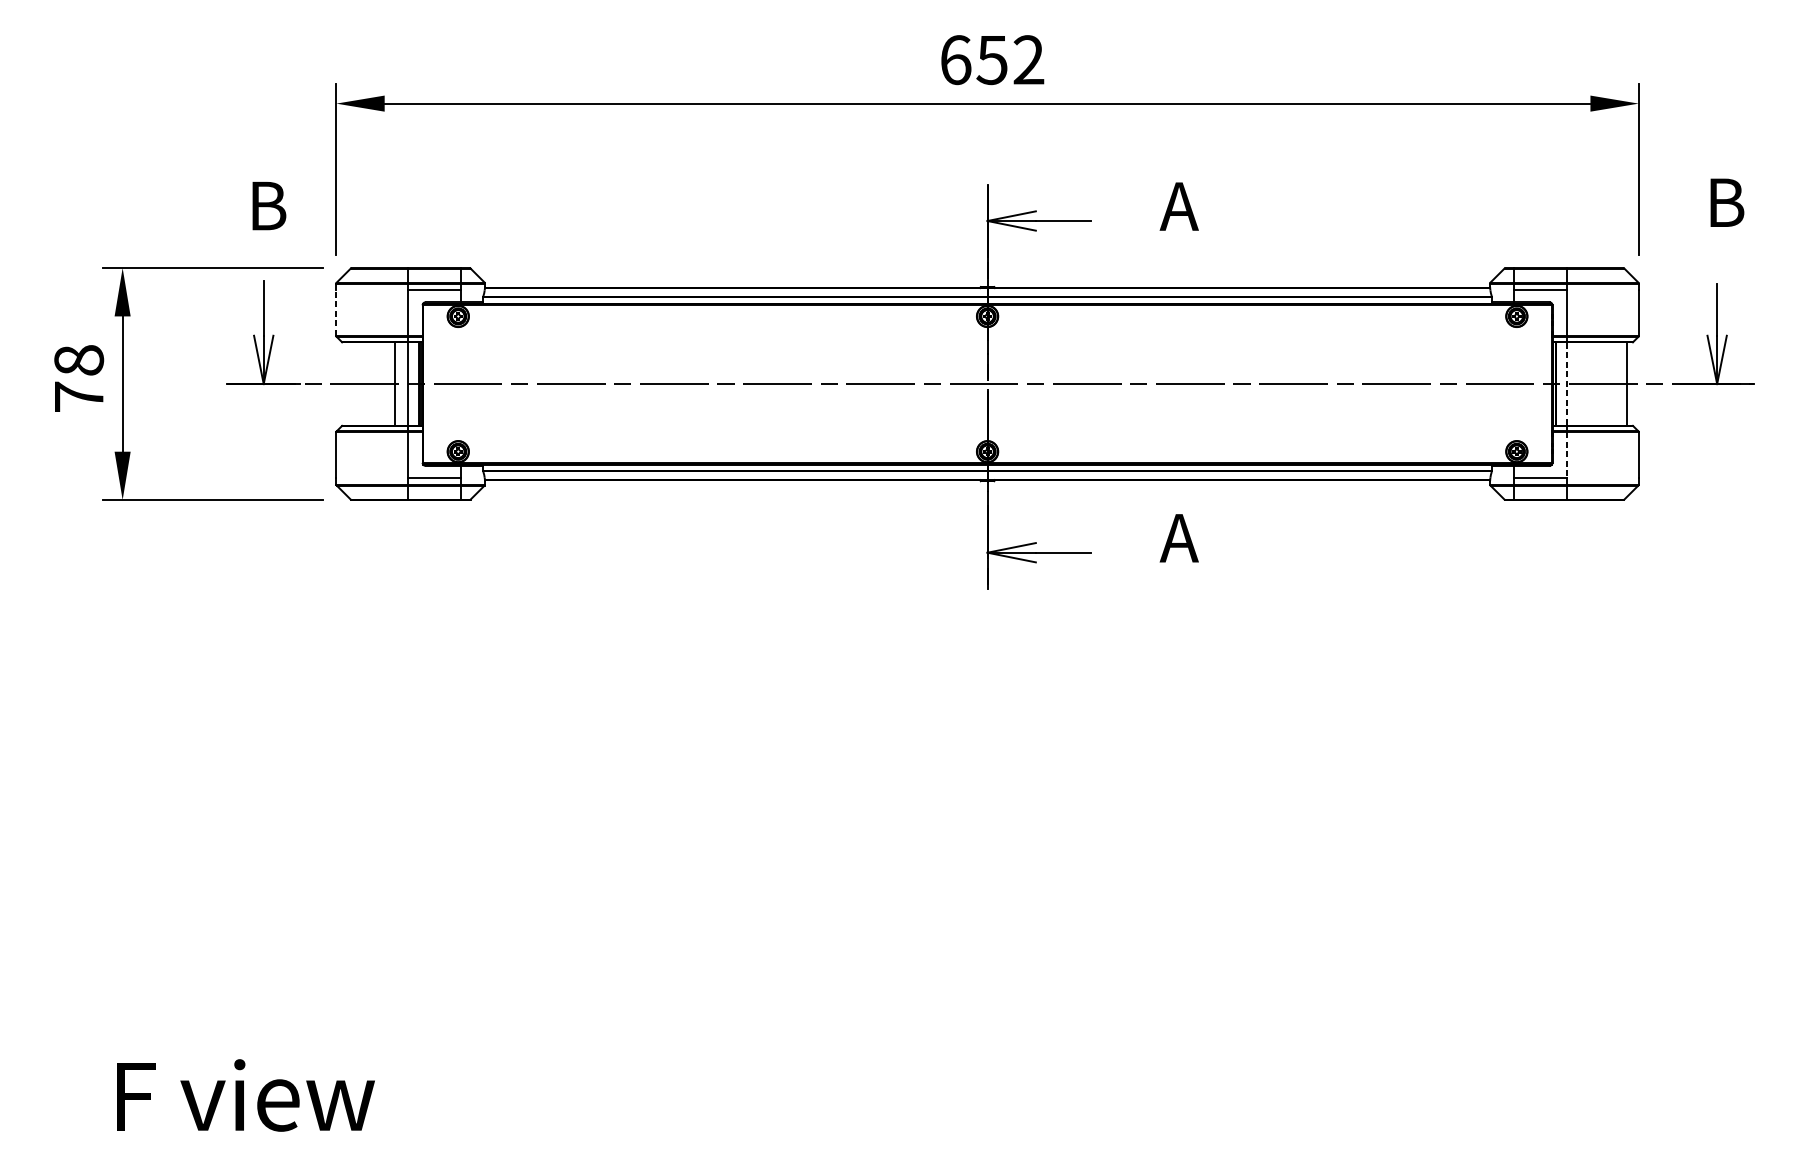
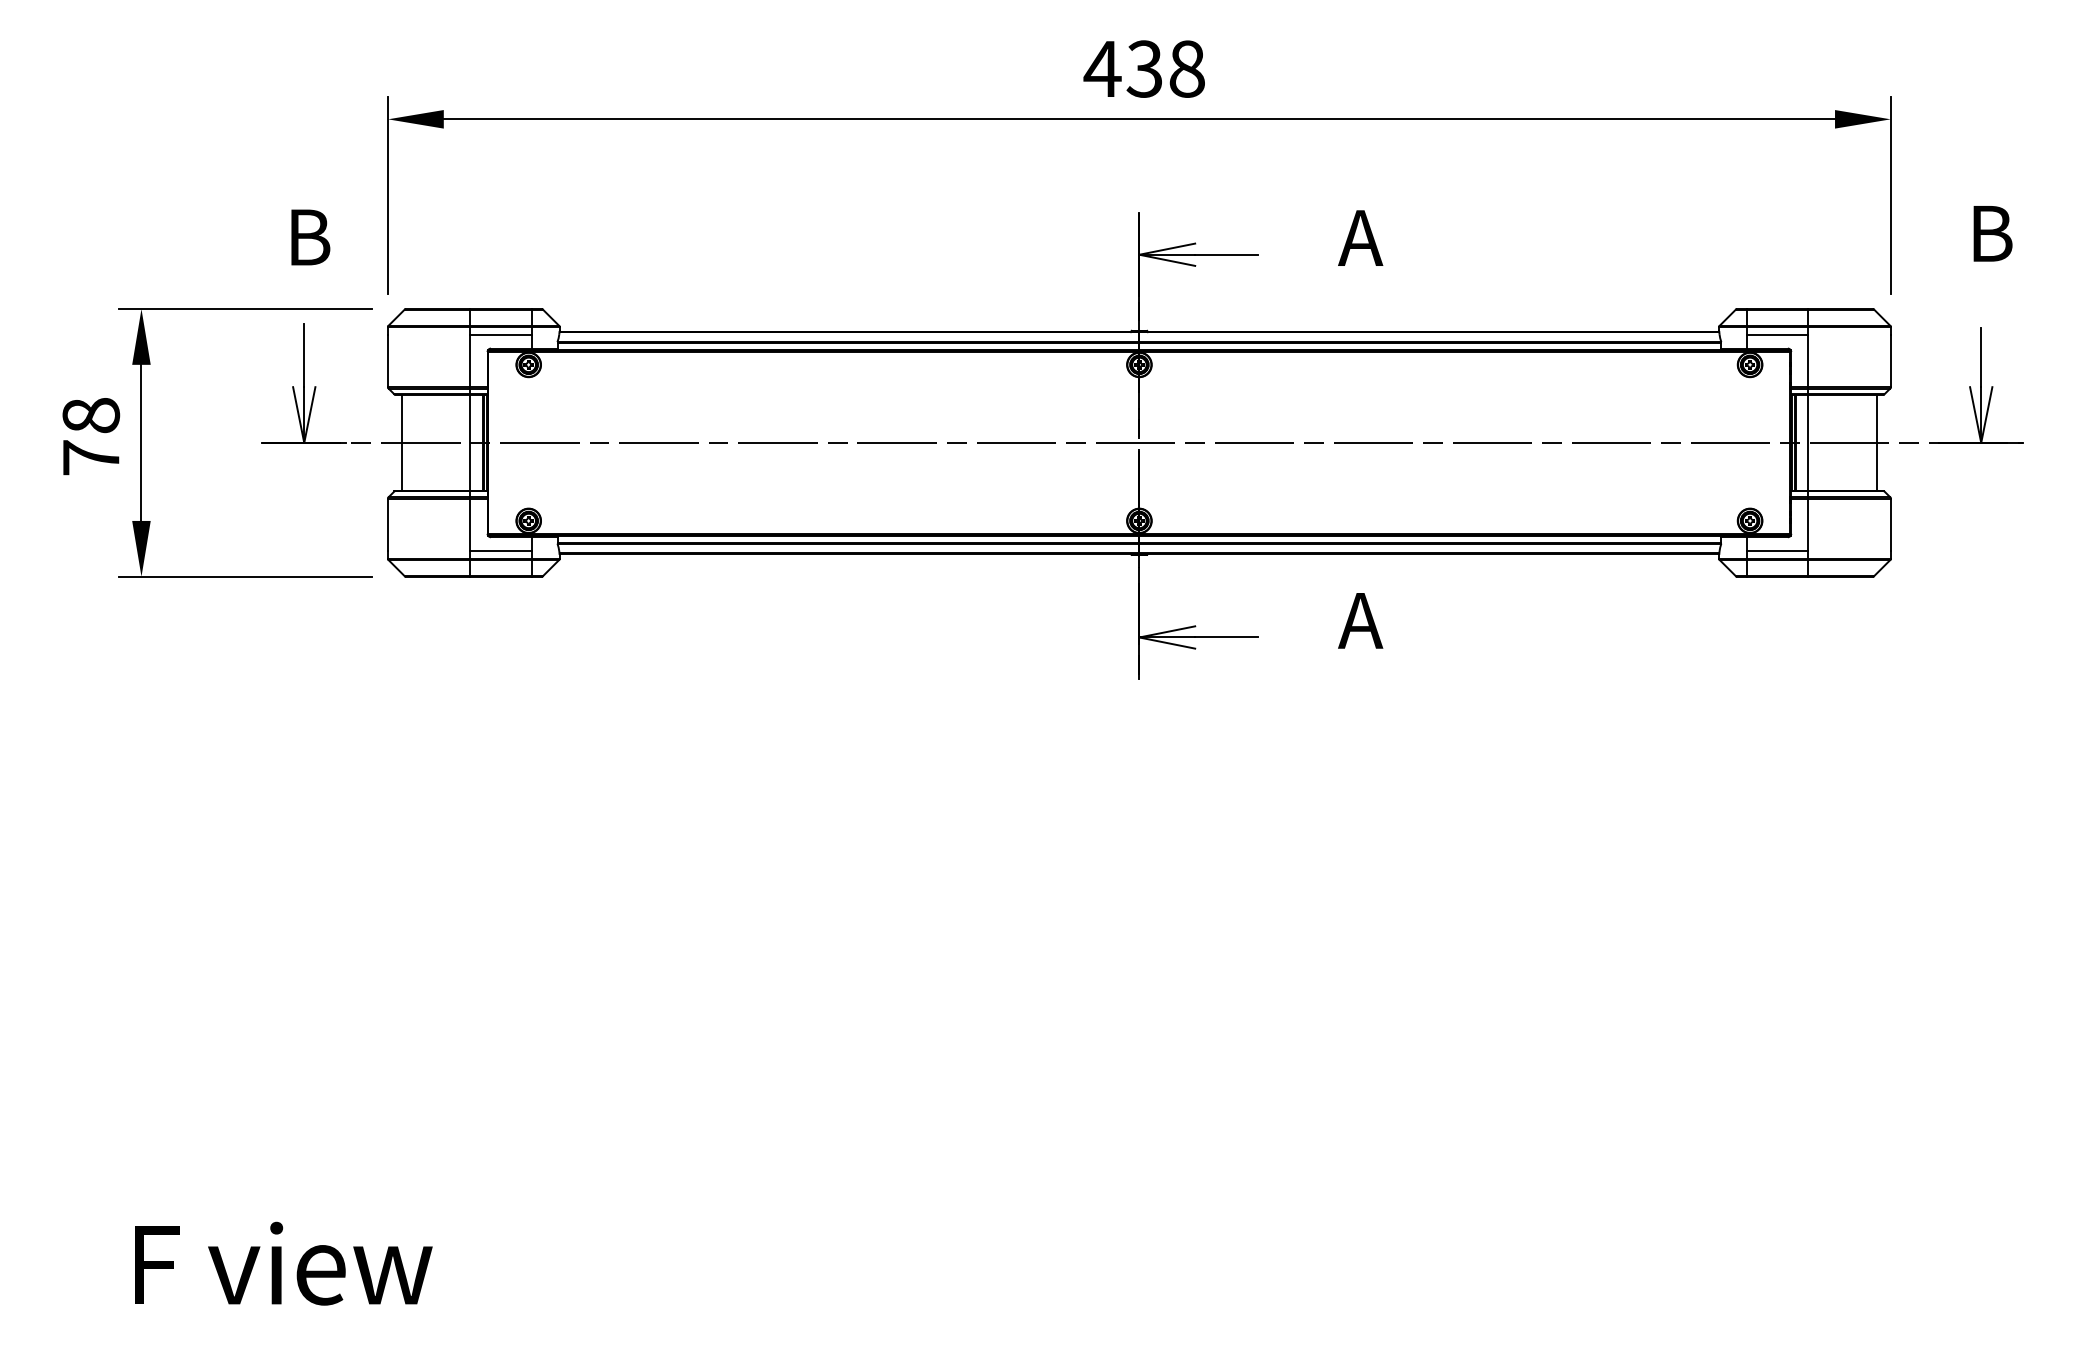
text: (991, 59) -> (1143, 68), 652 -> 438
line: (336, 312) -> (388, 360), dashed -> solid
line: (394, 383) -> (401, 442), moved
line: (1567, 384) -> (1808, 443), dashed -> solid
line: (1567, 455) -> (1808, 525), dashed -> solid

